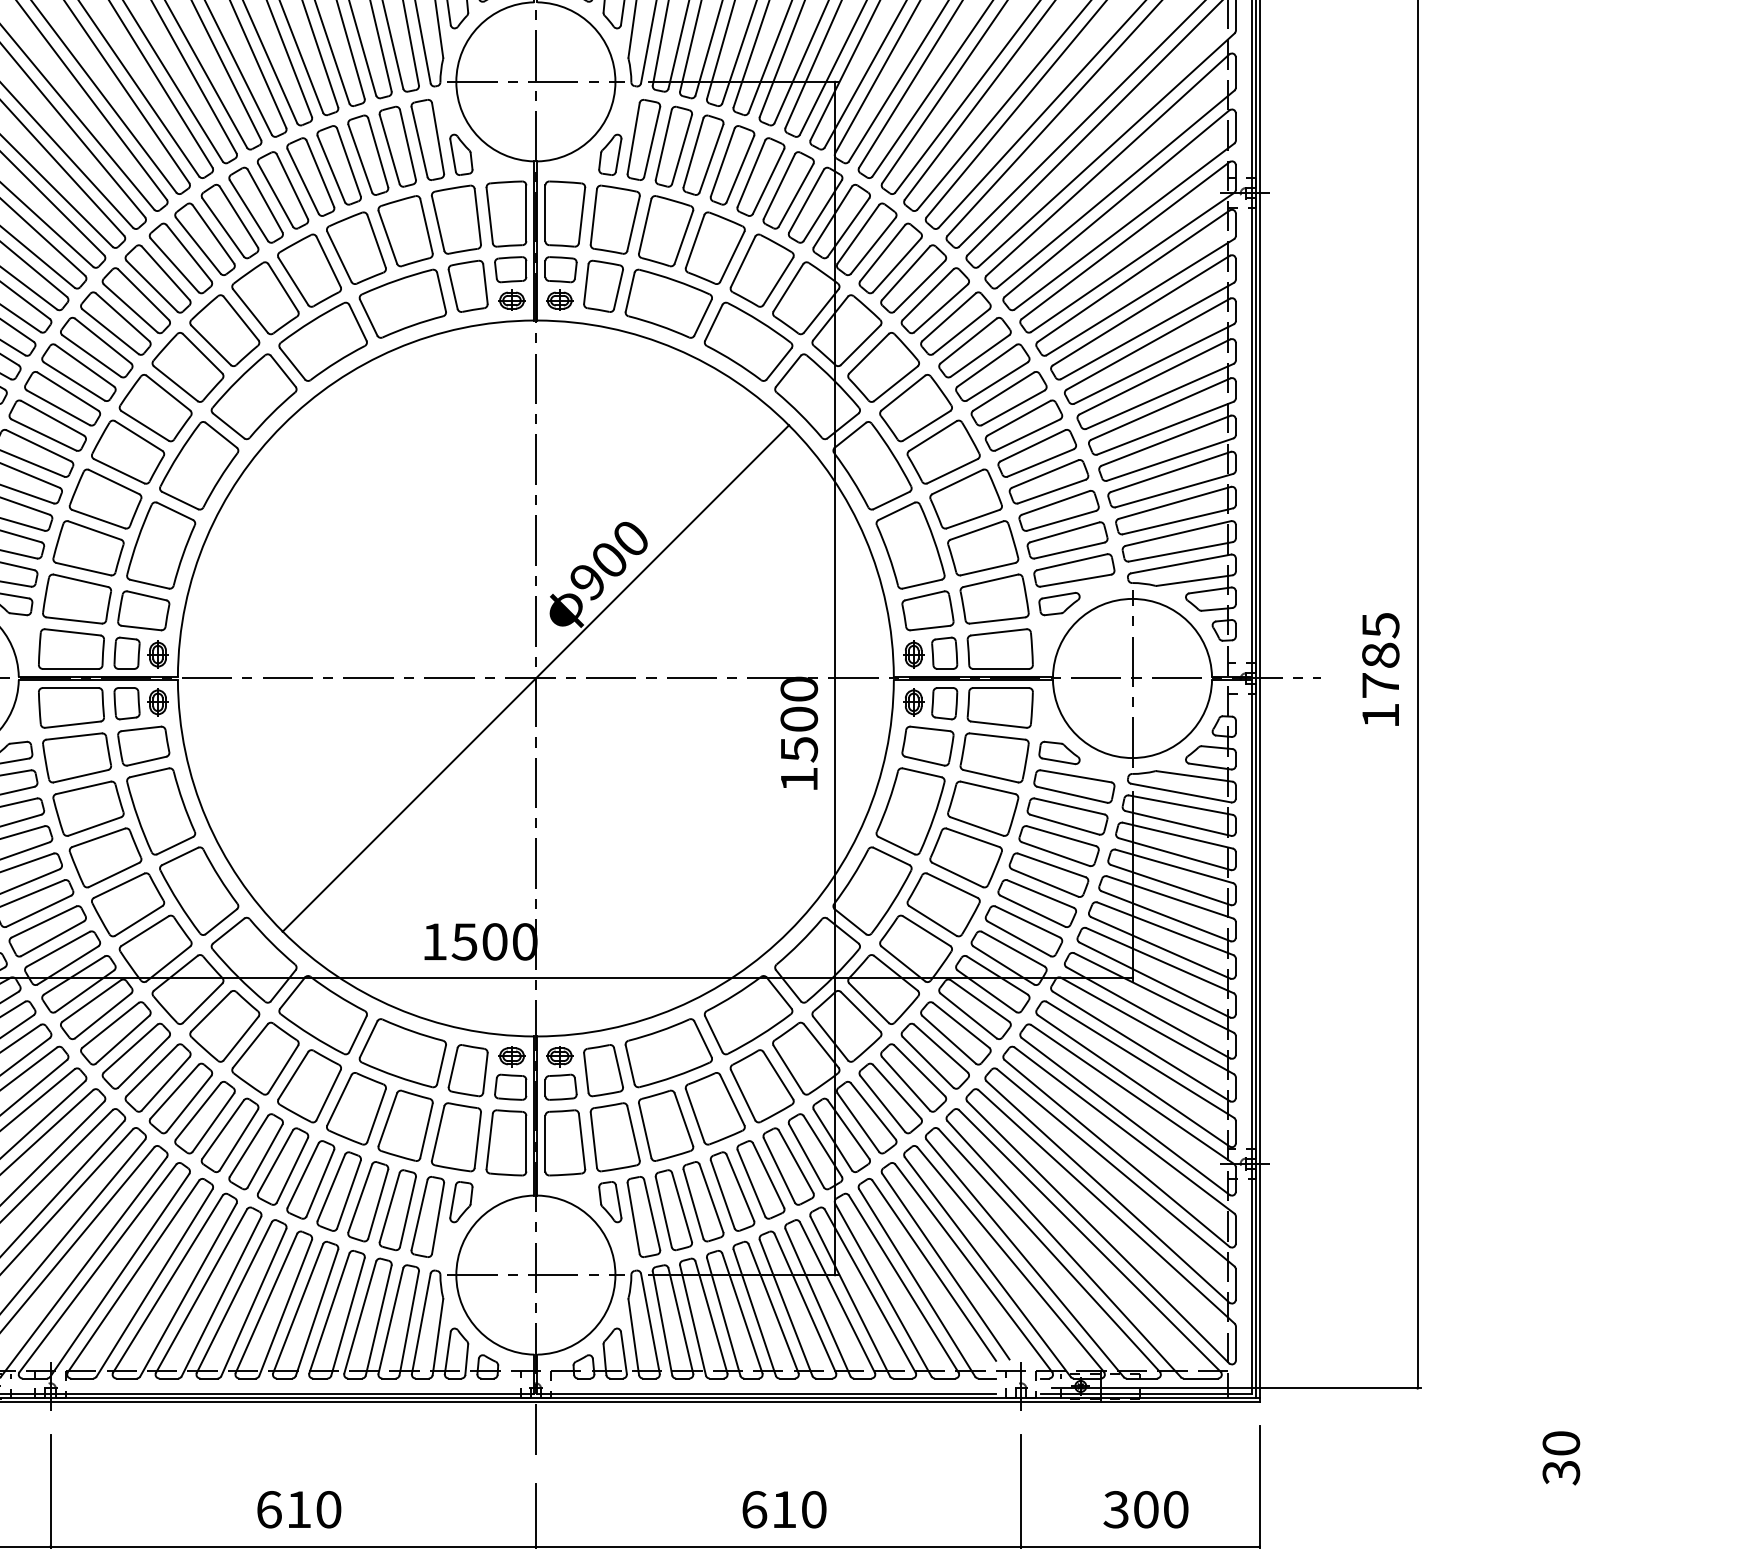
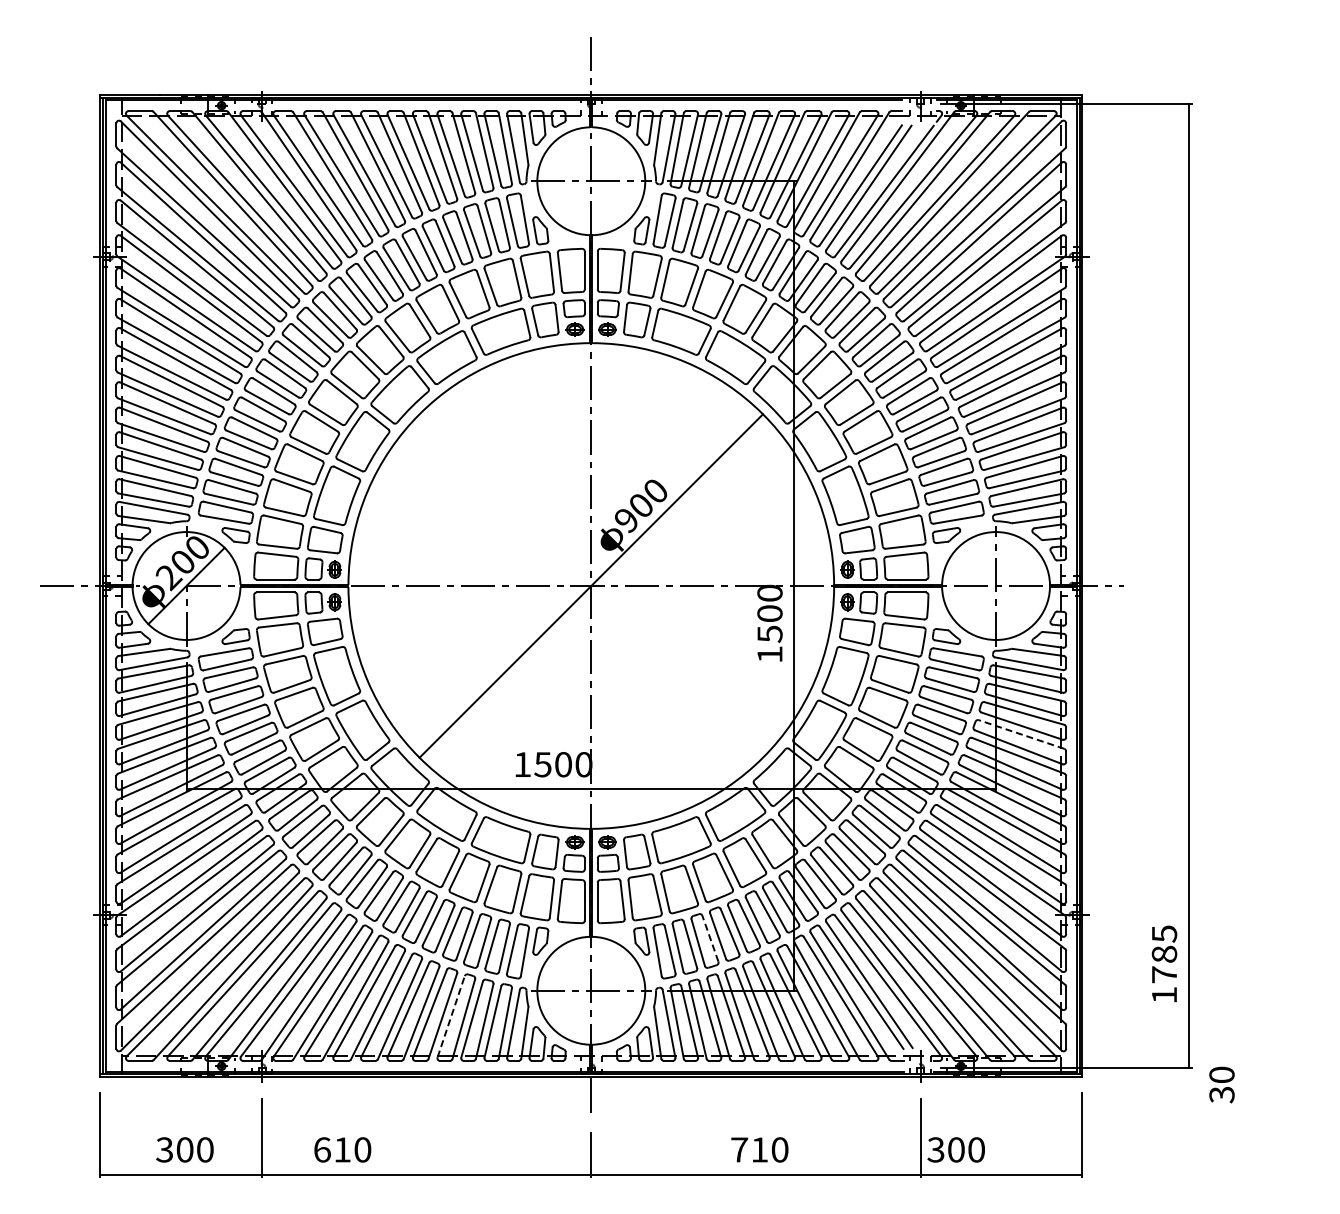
text: (1380, 668) -> (1164, 963), moved
line: (1170, 897) -> (1021, 734), solid -> dashed
line: (711, 1198) -> (710, 938), solid -> dashed
line: (329, 1313) -> (451, 1016), solid -> dashed
text: (1560, 1457) -> (1221, 1084), moved
text: (298, 1509) -> (342, 1149), moved
text: (754, 1509) -> (739, 1149), 610 -> 710
text: (1144, 1509) -> (955, 1149), moved

